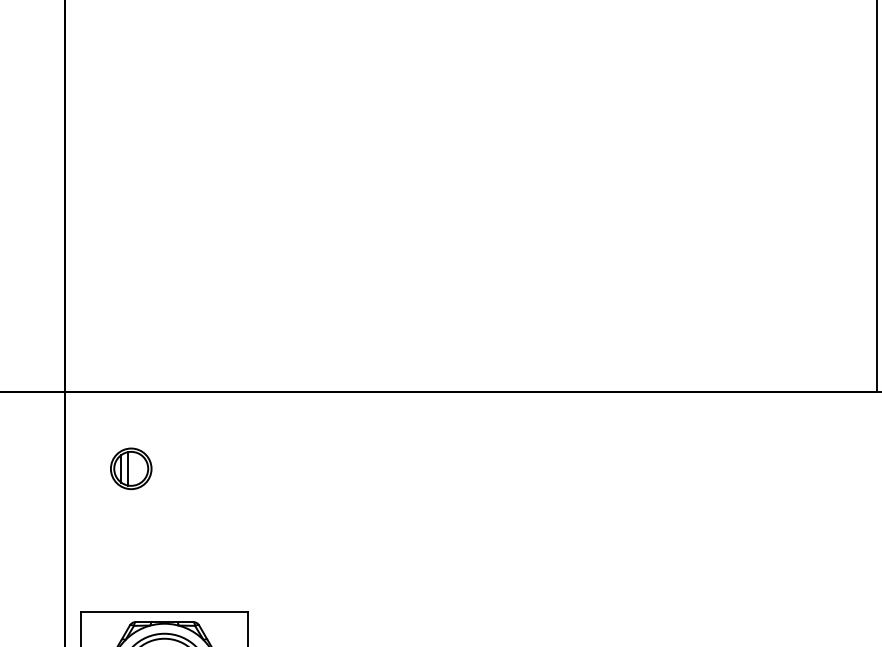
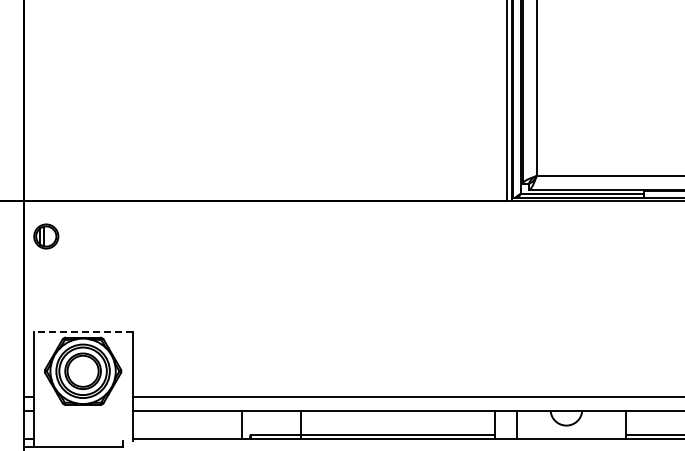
part: (131, 468) -> (46, 236), moved
line: (165, 611) -> (83, 331), solid -> dashed

